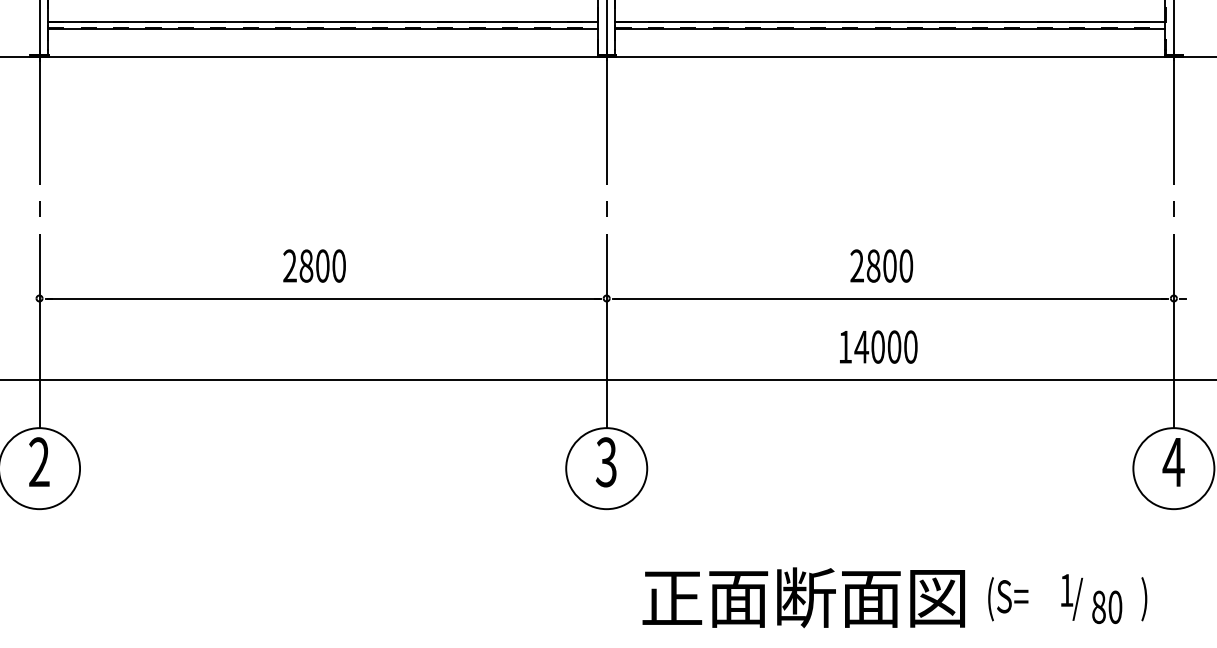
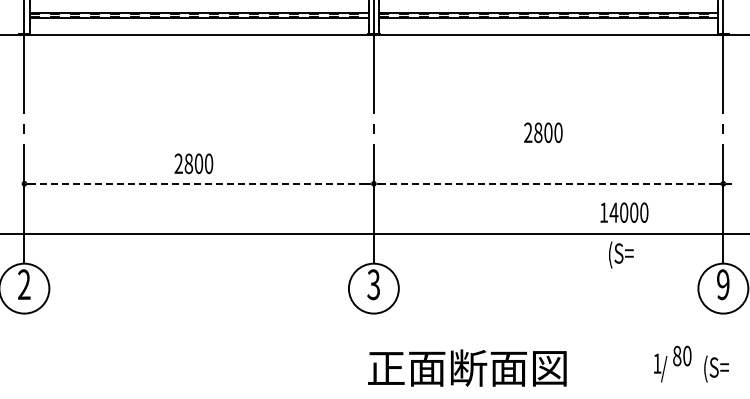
text: (881, 265) -> (543, 132), moved
line: (323, 298) -> (199, 183), solid -> dashed
line: (890, 298) -> (548, 183), solid -> dashed
text: (878, 346) -> (624, 212), moved
text: (1174, 461) -> (723, 284), 4 -> 9
text: (804, 596) -> (467, 367), moved
text: (1008, 598) -> (621, 254), moved
text: (1161, 598) -> (715, 368), ) -> (S=
text: (1107, 606) -> (682, 355), moved

